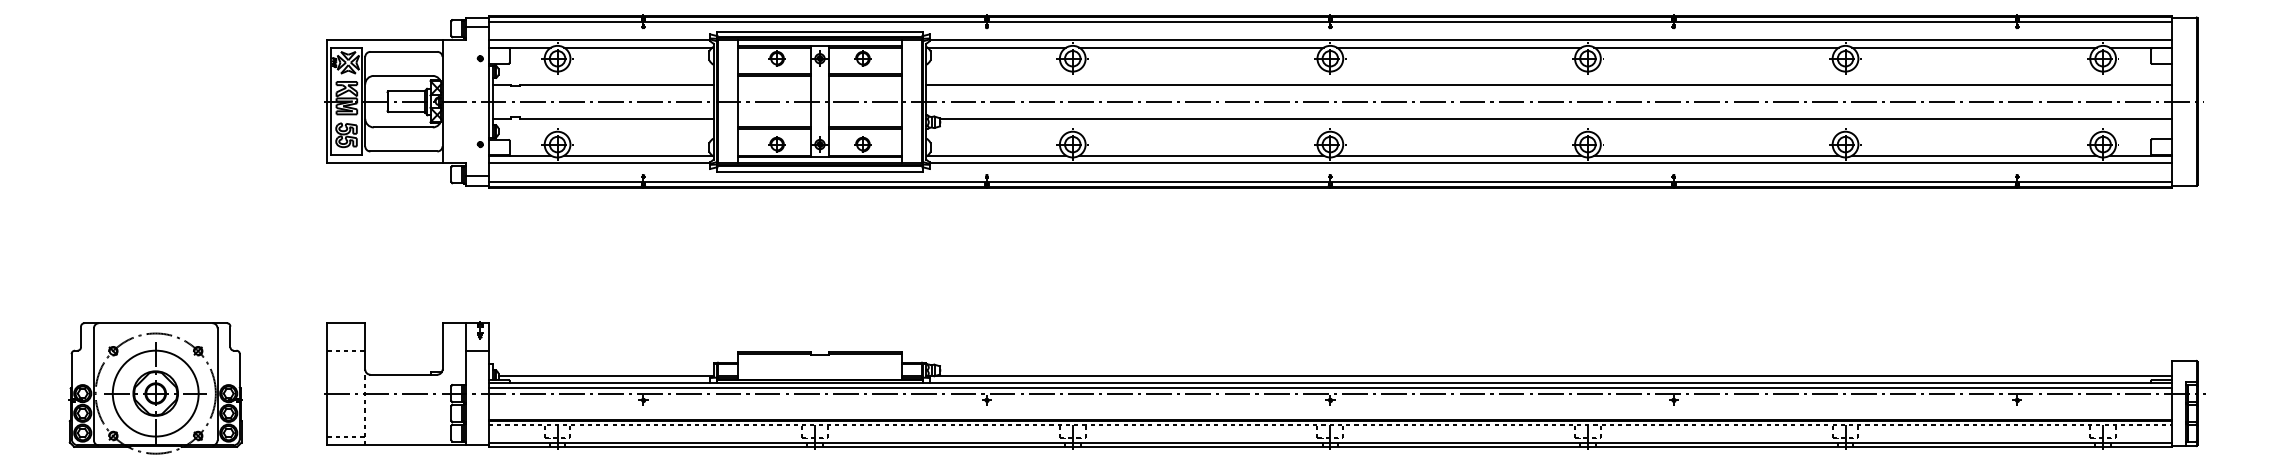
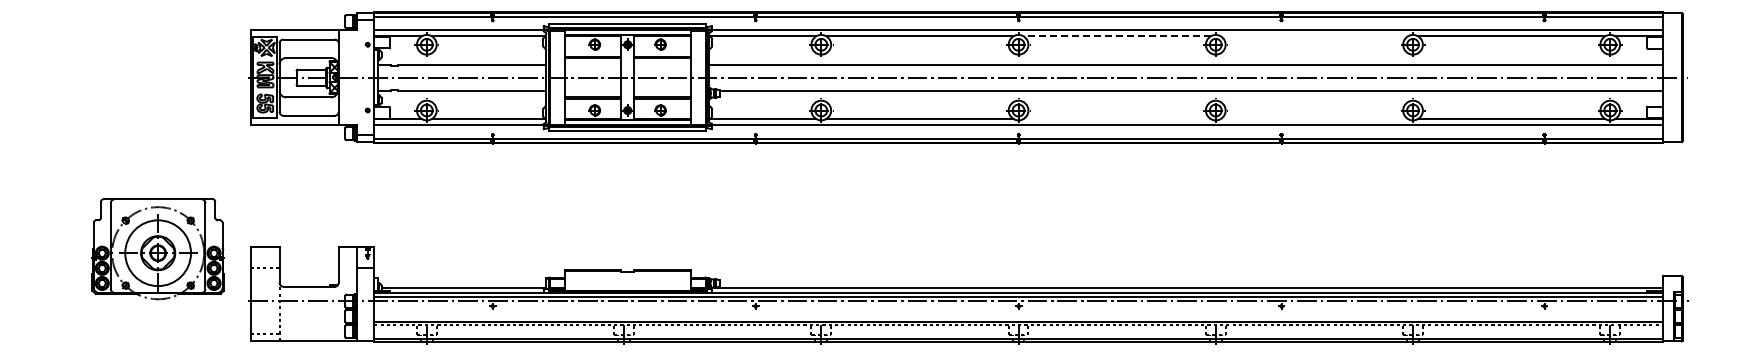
line: (1459, 47) -> (1117, 36), solid -> dashed
line: (1716, 47) -> (1314, 36), removed
line: (1458, 156) -> (1116, 119), removed
line: (1716, 156) -> (1314, 119), removed
part: (154, 388) -> (157, 249), moved

